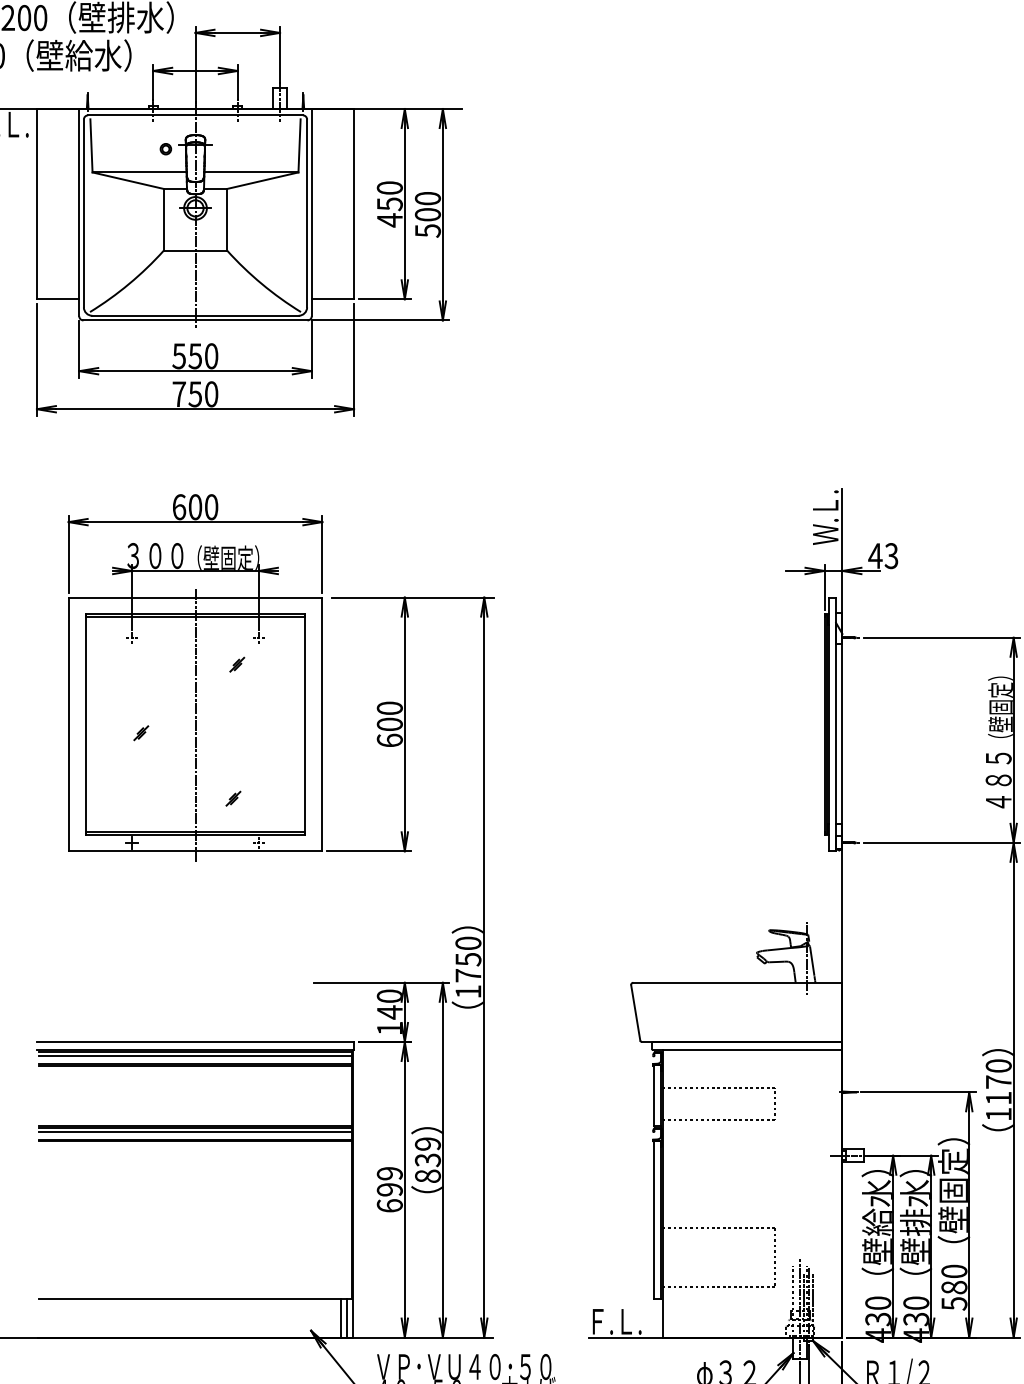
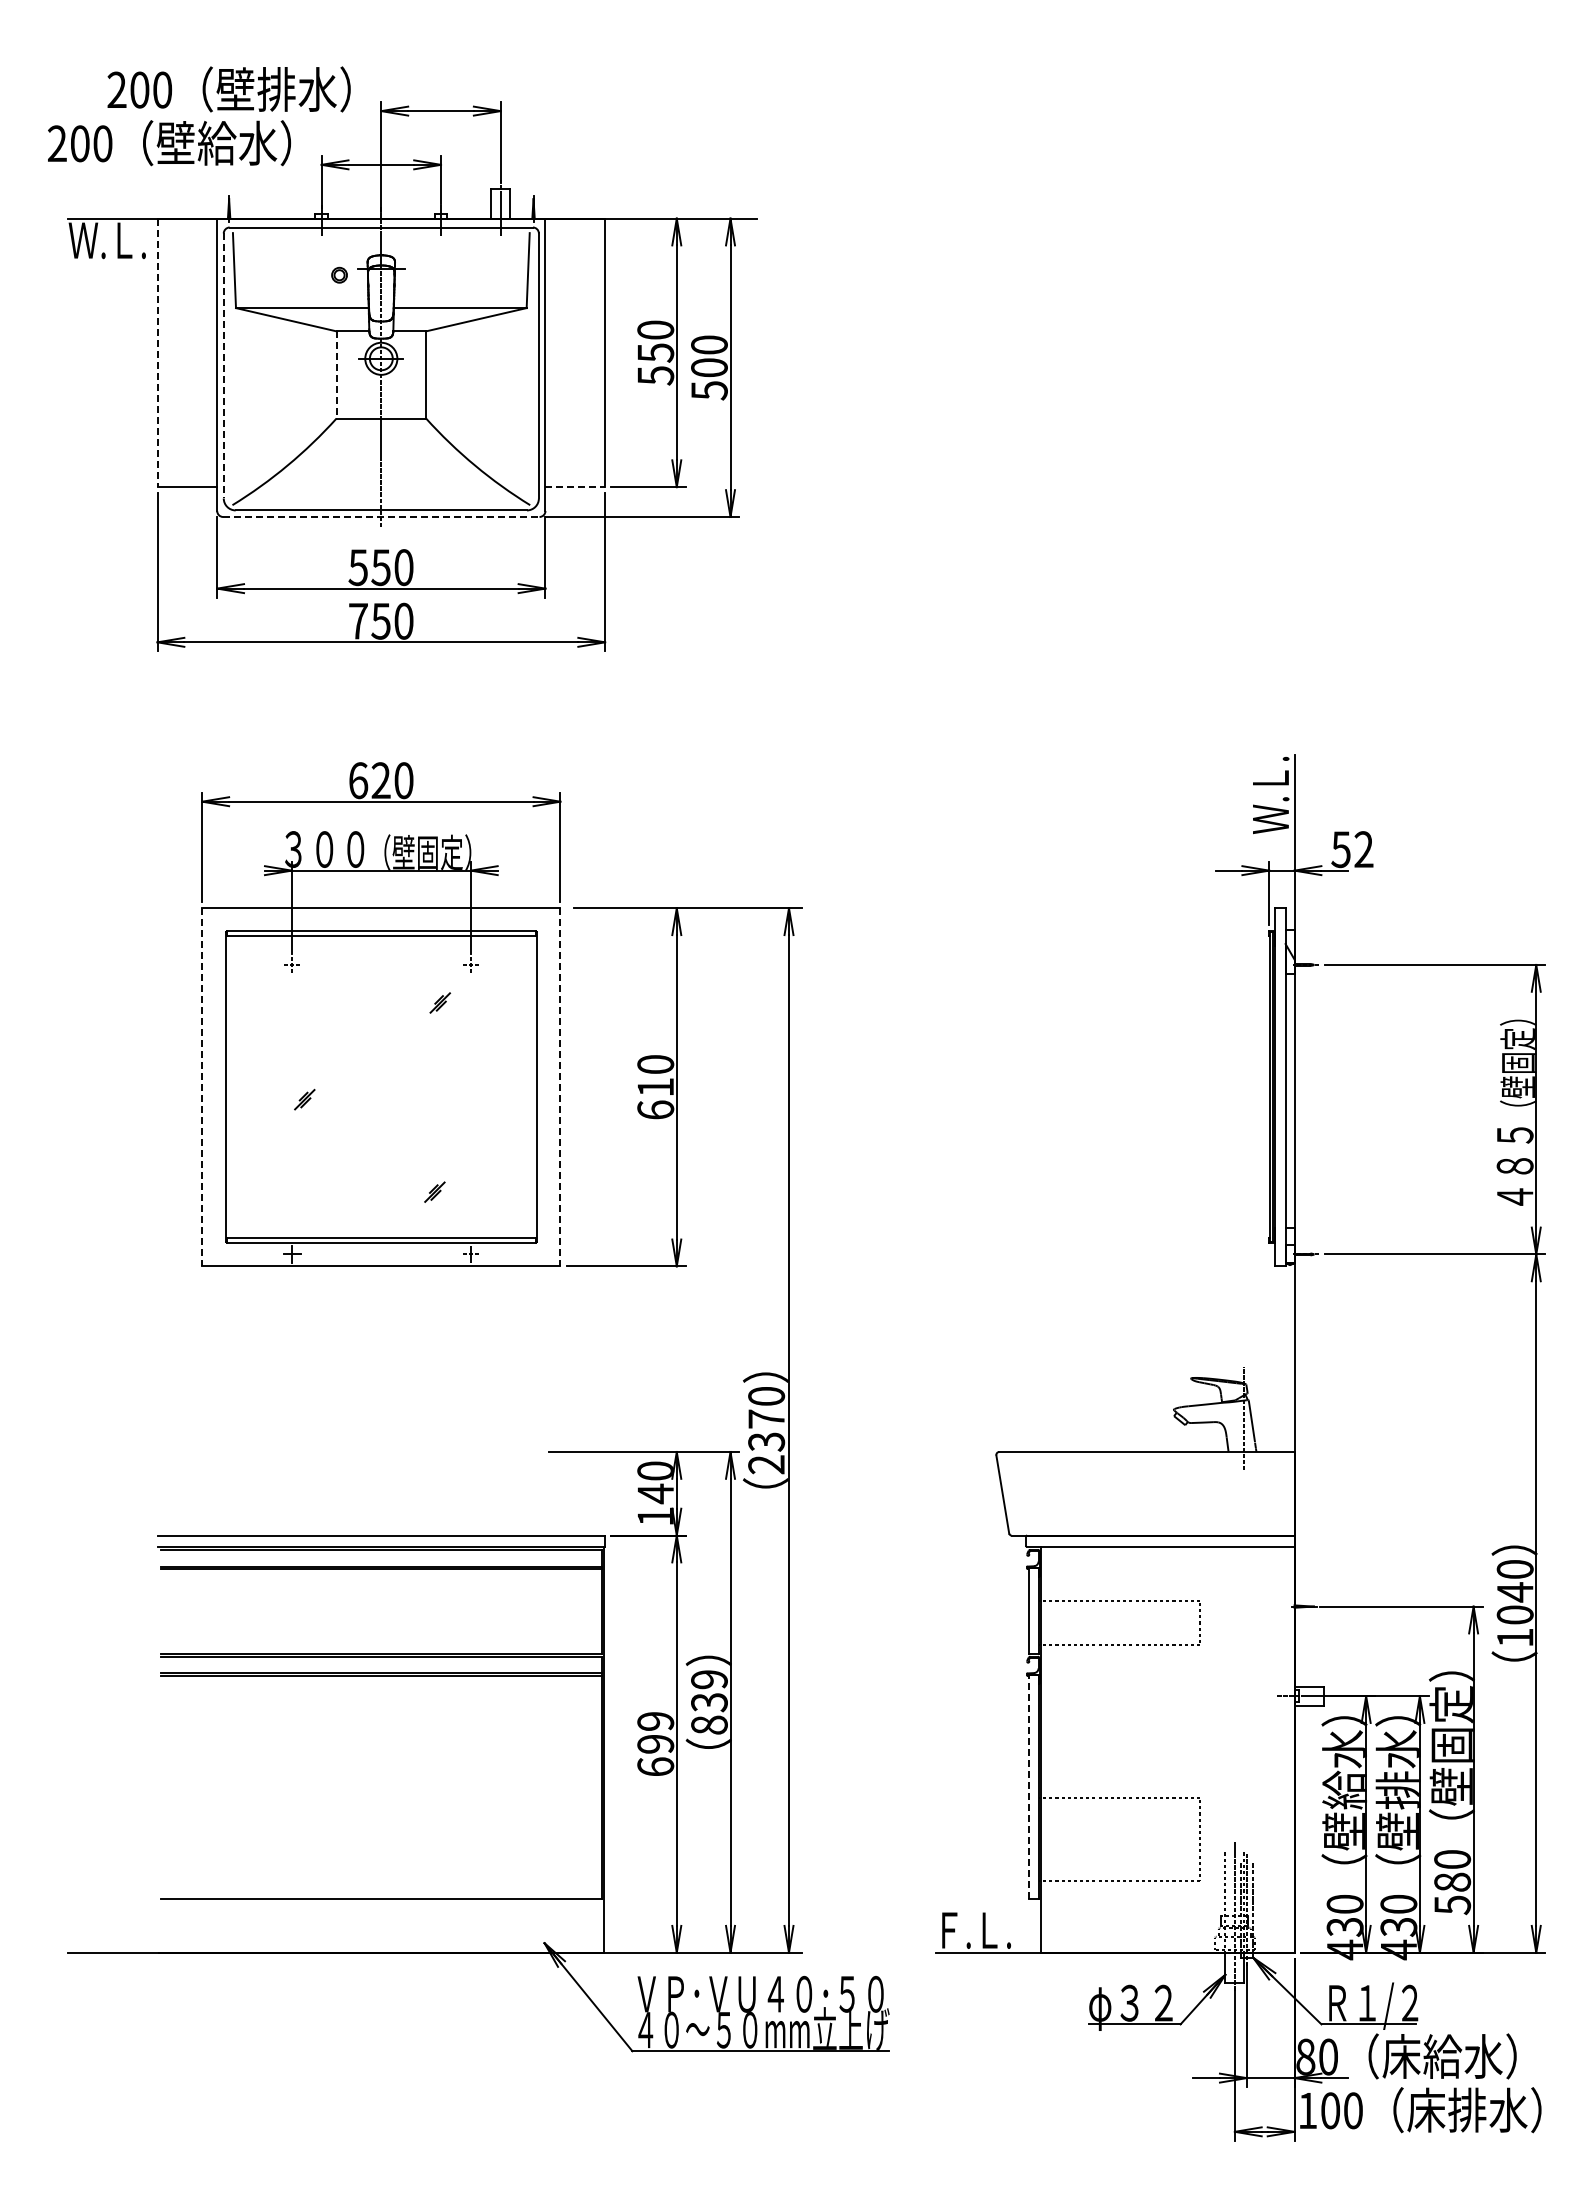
line: (36, 204) -> (157, 353), solid -> dashed
line: (83, 213) -> (223, 365), solid -> dashed
line: (163, 219) -> (336, 374), solid -> dashed
text: (389, 220) -> (655, 375), 450 -> 550
line: (333, 299) -> (575, 487), solid -> dashed
line: (195, 320) -> (381, 517), solid -> dashed
text: (194, 507) -> (380, 780), 600 -> 620
text: (882, 555) -> (1351, 849), 43 -> 52
line: (68, 724) -> (202, 1087), solid -> dashed
line: (322, 724) -> (560, 1087), solid -> dashed
text: (389, 724) -> (655, 1087), 600 -> 610
line: (195, 726) -> (381, 1089), removed
text: (468, 975) -> (766, 1441), 1750 -> 2370
line: (195, 1056) -> (381, 1555), removed
text: (998, 1090) -> (1514, 1603), 1170 -> 1040
line: (195, 1131) -> (381, 1662), removed
line: (653, 1219) -> (1028, 1786), solid -> dashed
line: (340, 1318) -> (586, 1925), removed
line: (347, 1318) -> (595, 1925), removed

